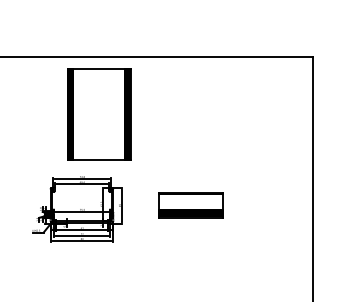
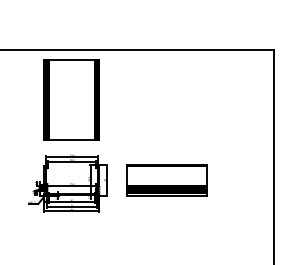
part: (98, 113) -> (71, 99), moved
part: (189, 205) -> (166, 180), size x1.43

